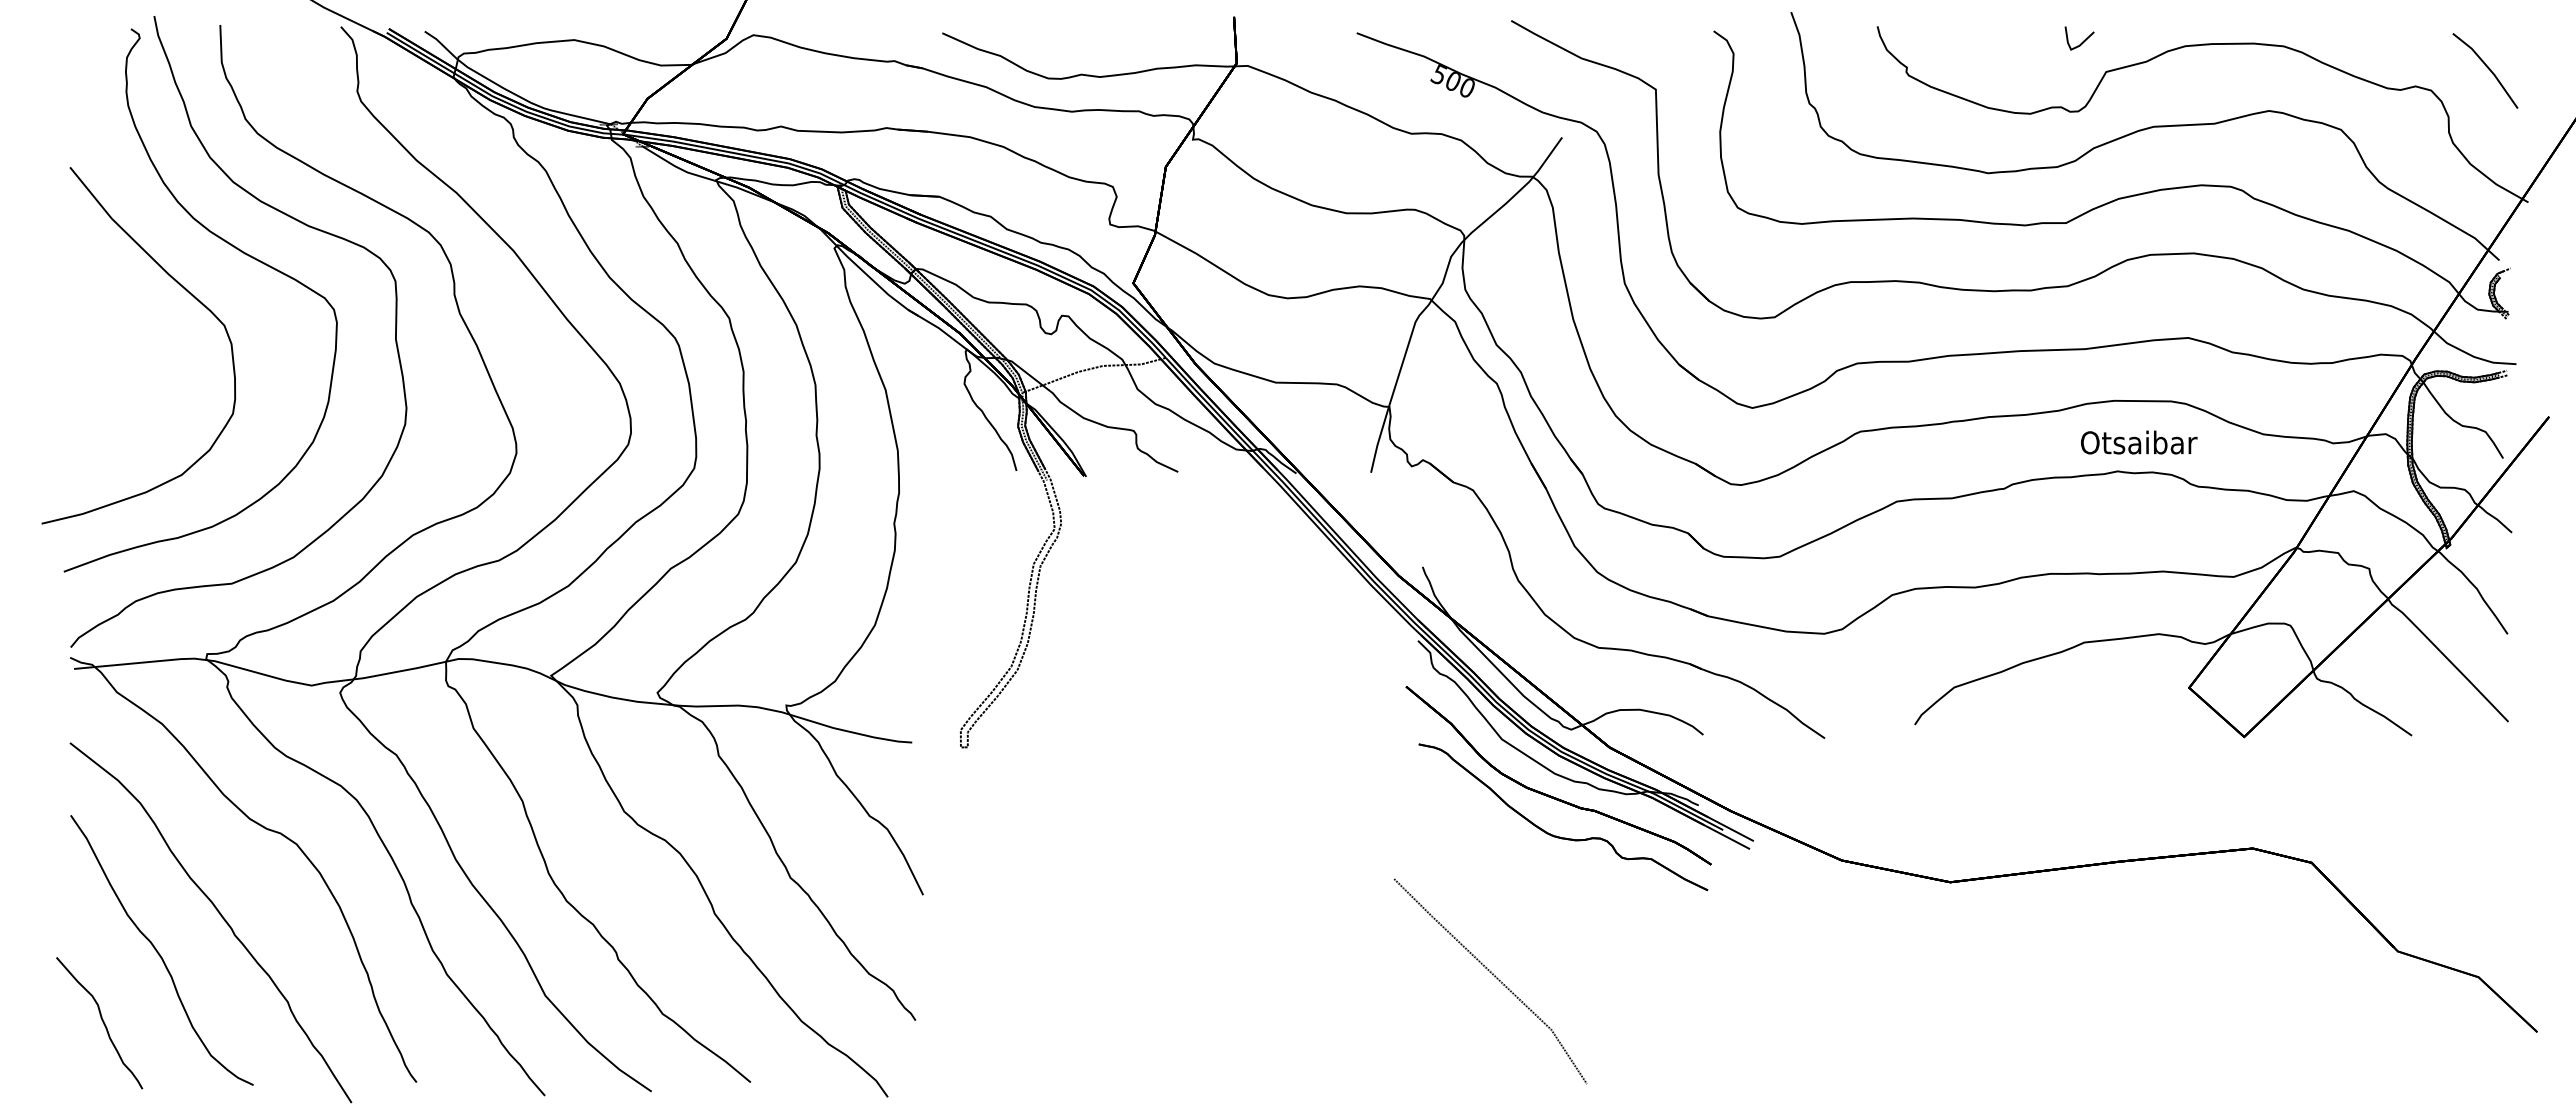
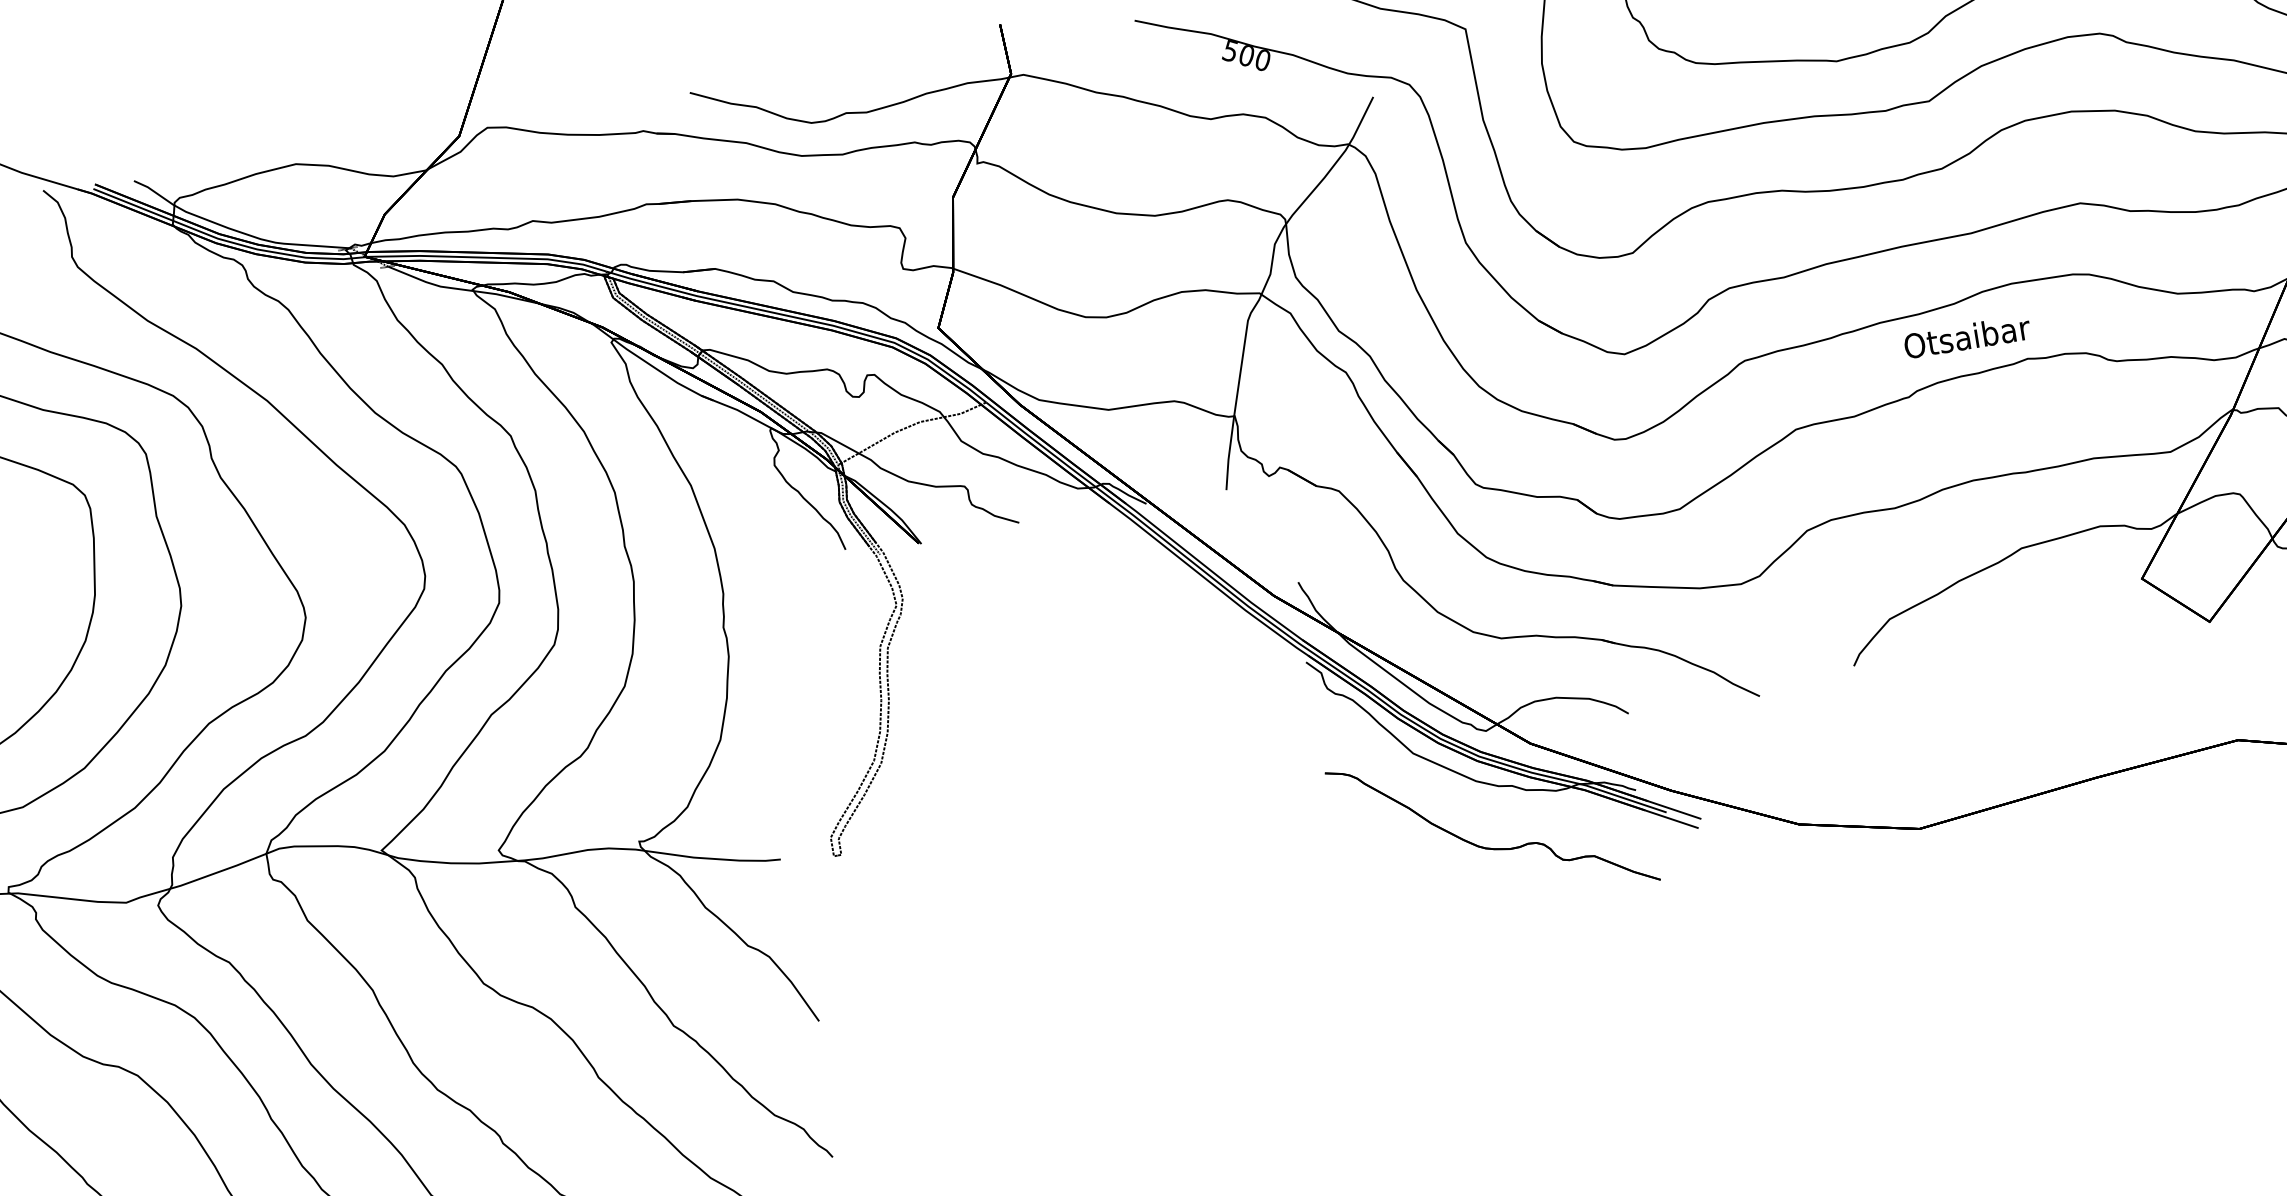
text: (2139, 442) -> (1967, 336), moved
part: (1548, 794) -> (1472, 804), removed
curve: (1494, 977) -> (1446, 1010), removed

